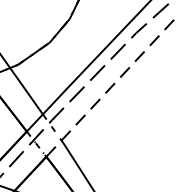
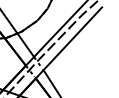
line: (112, 85) -> (69, 42), dashed -> solid

